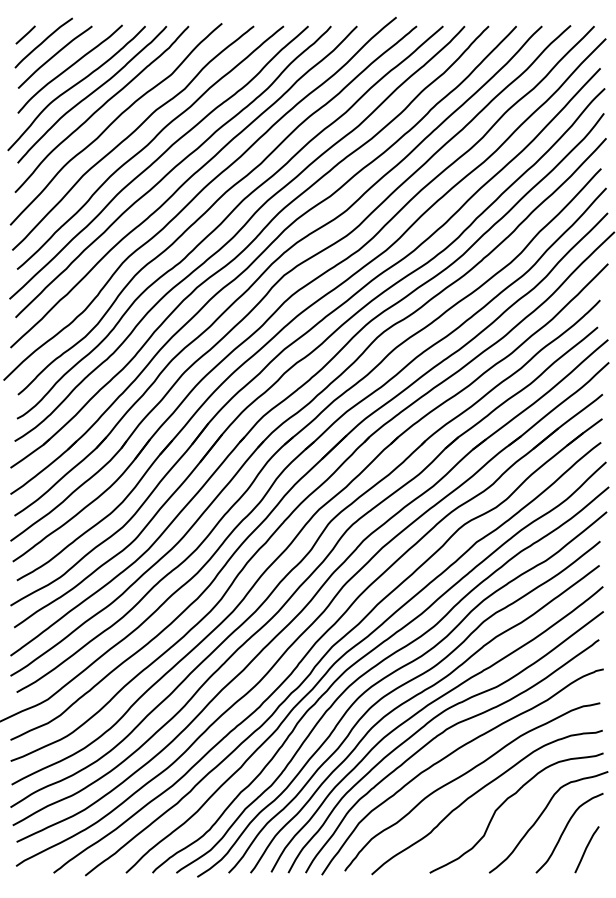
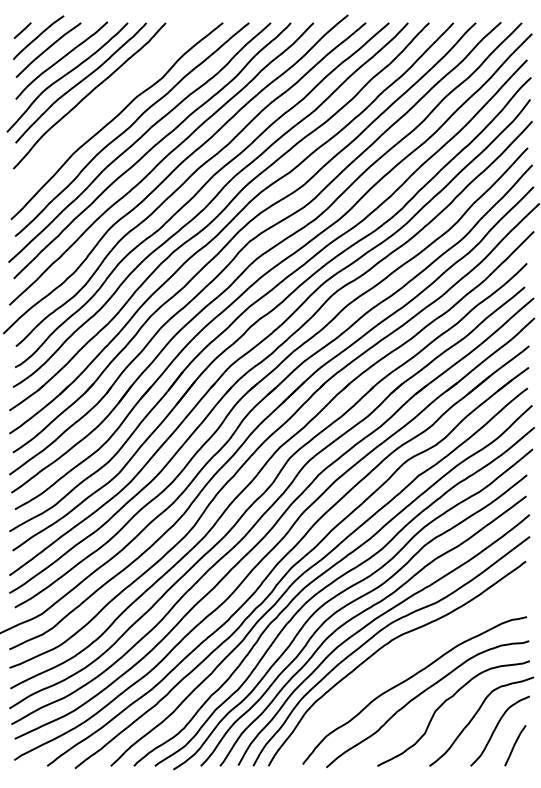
curve: (114, 122) -> (100, 107), removed
curve: (450, 755) -> (395, 663), removed

